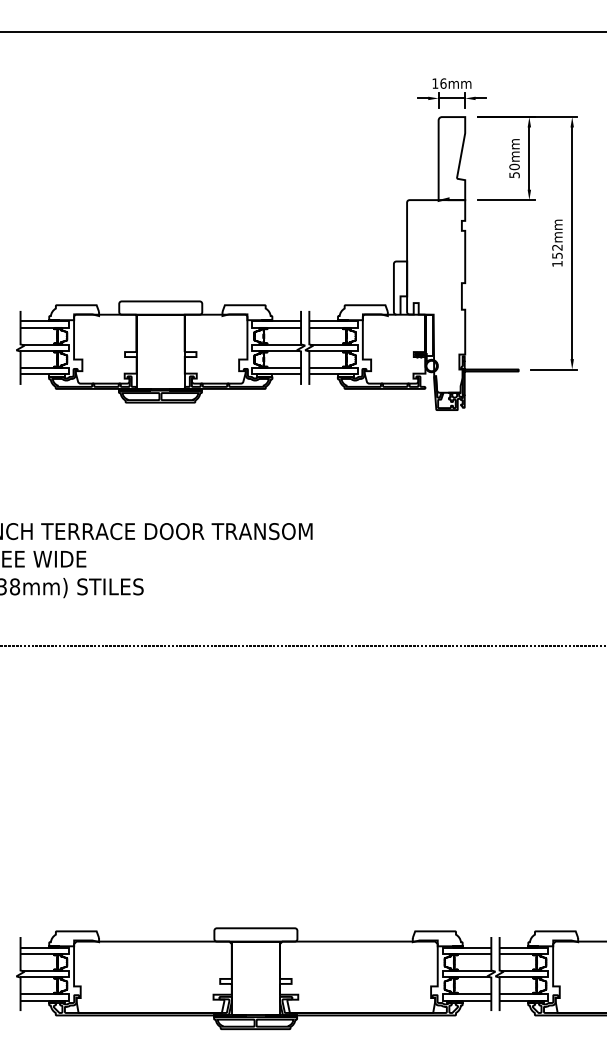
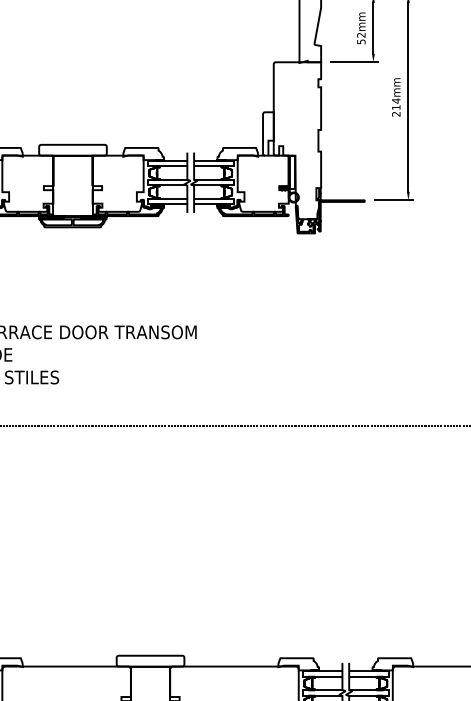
text: (514, 166) -> (361, 34), 50mm -> 52mm
text: (557, 255) -> (396, 107), 152mm -> 214mm

